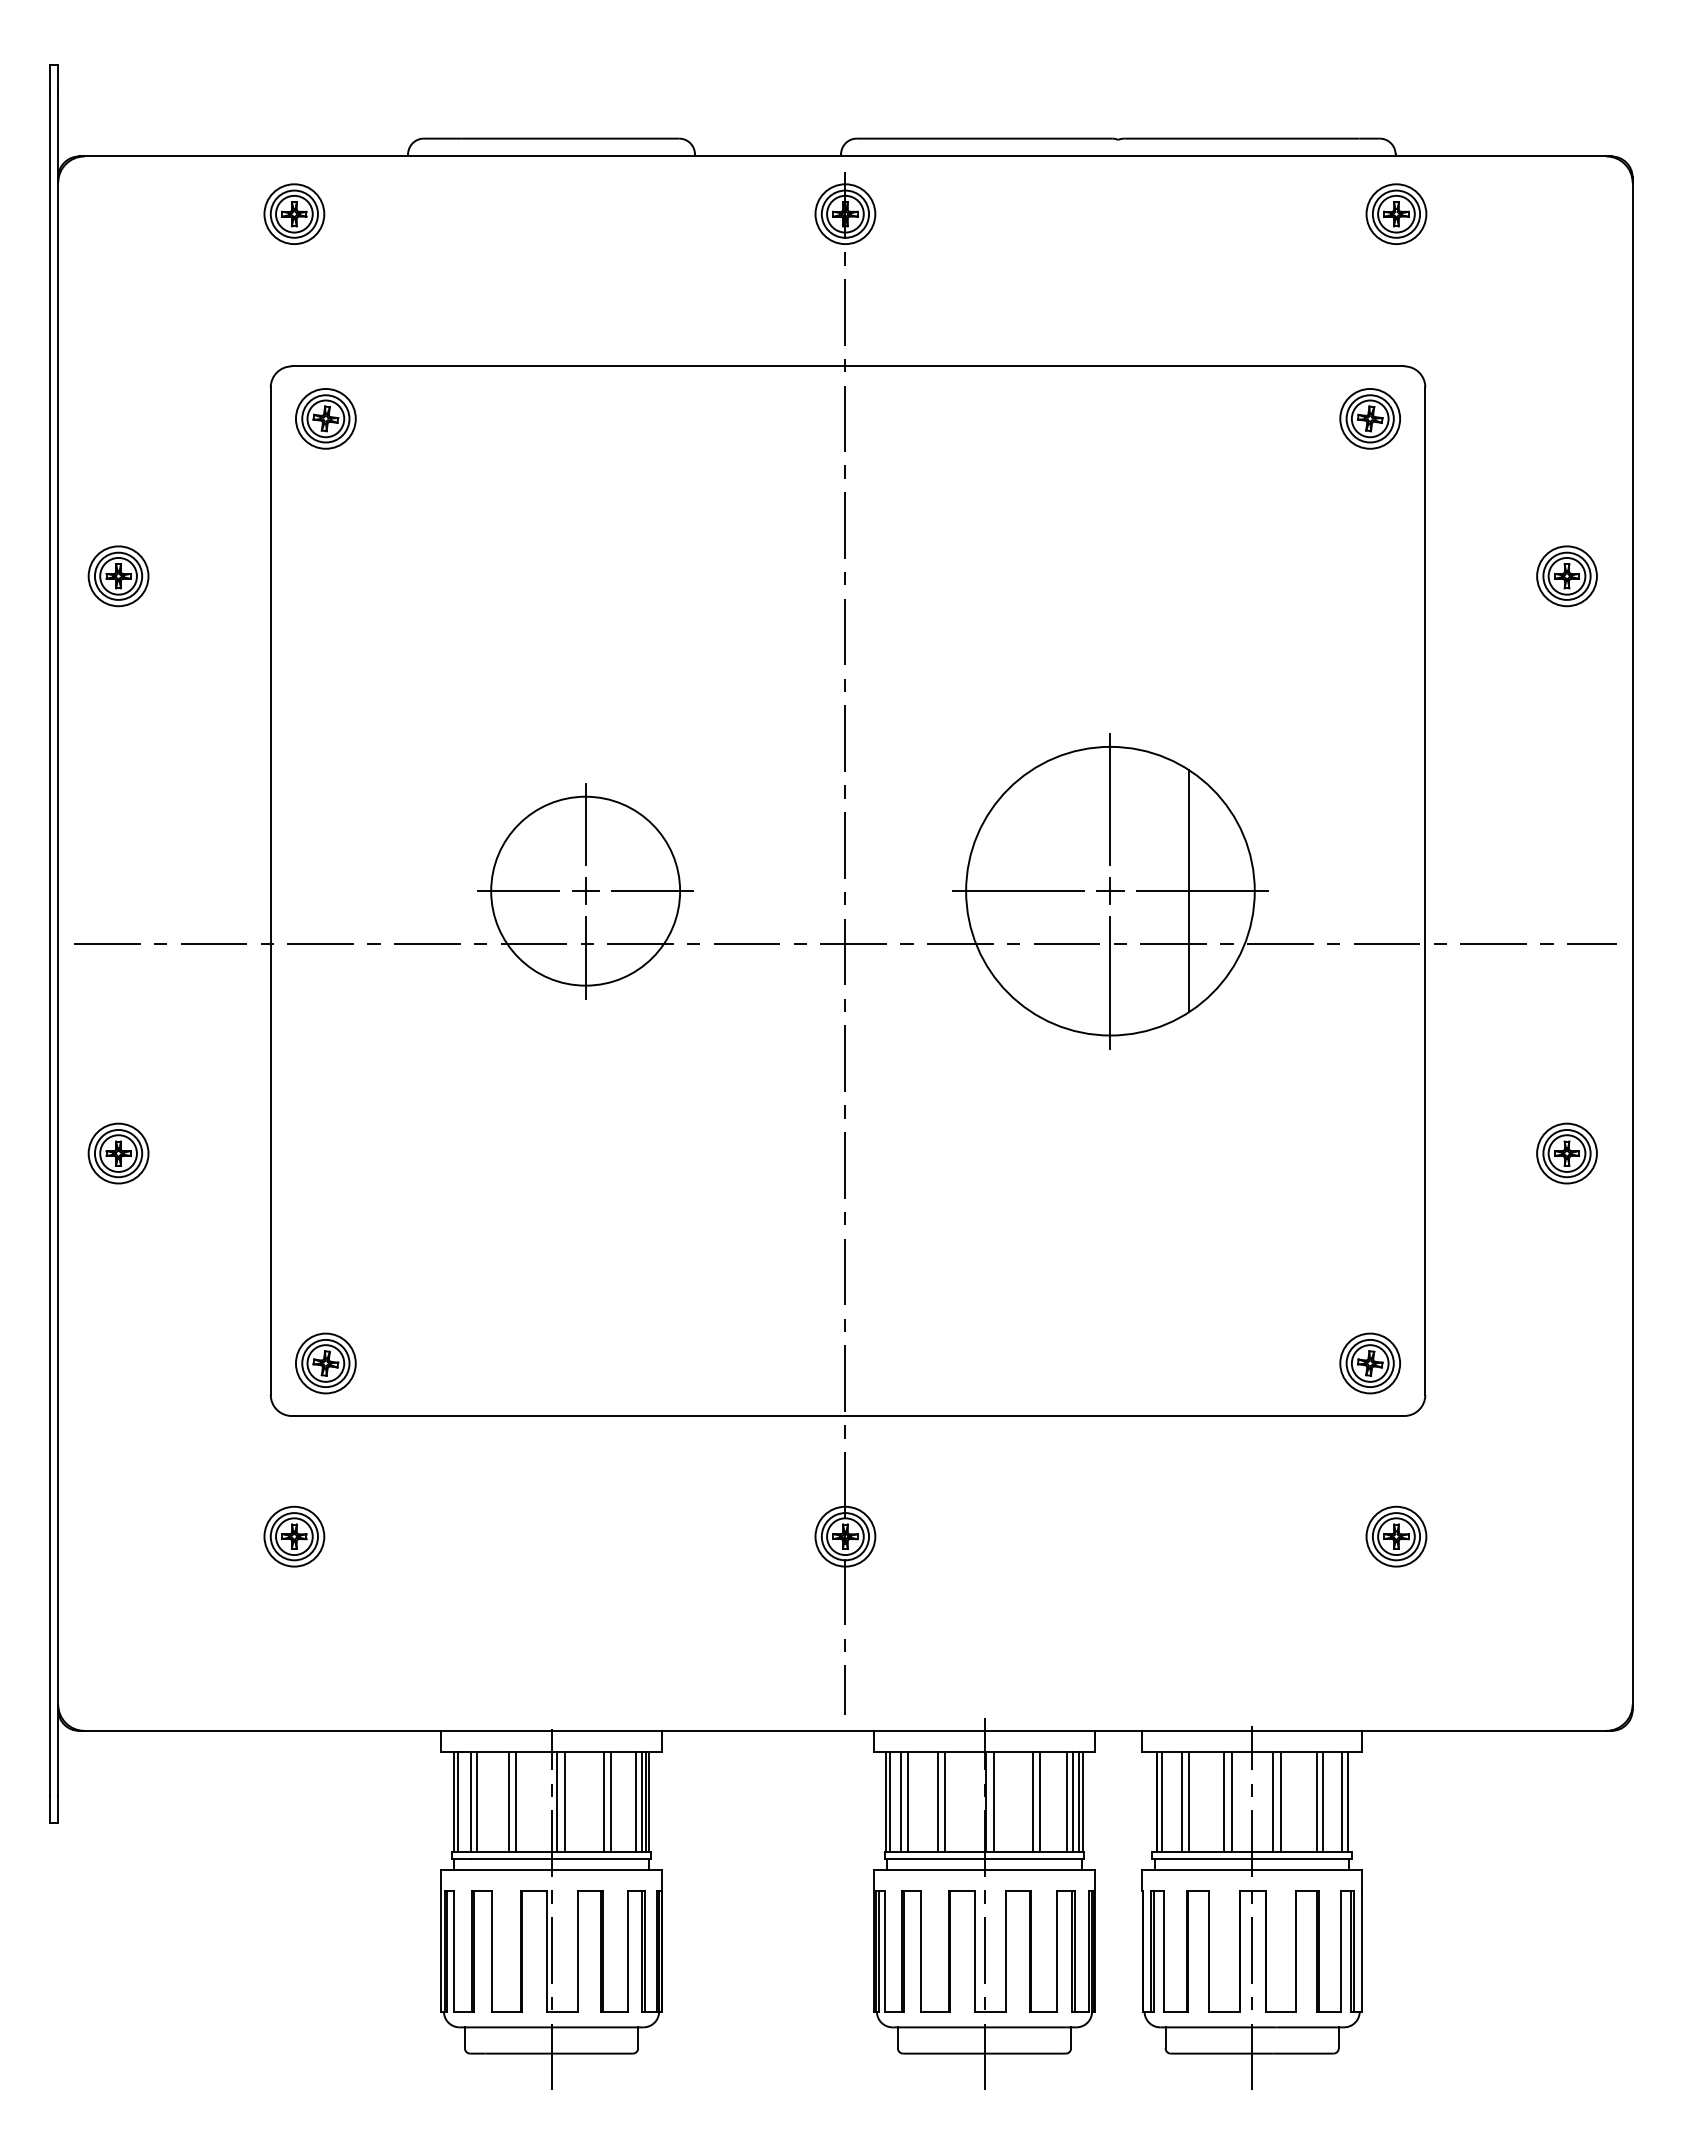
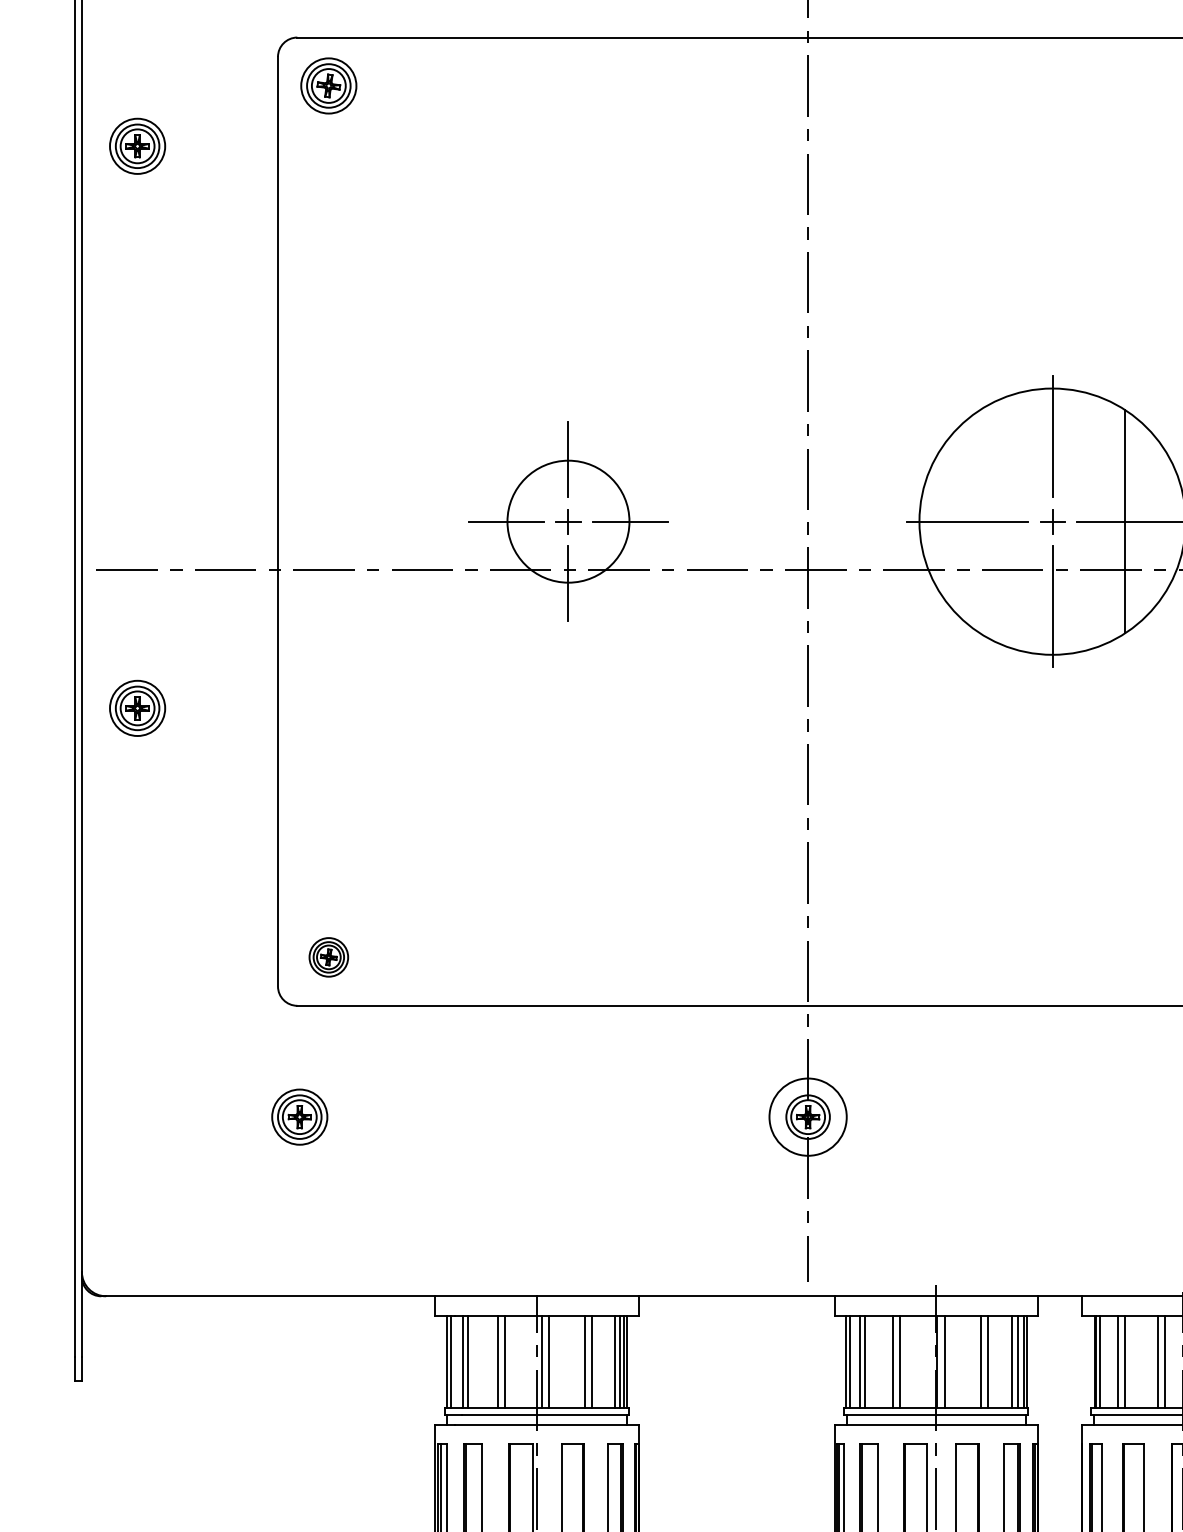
part: (118, 576) -> (137, 146), moved
circle: (585, 890) -> (568, 521), size x0.7
part: (118, 1153) -> (137, 708), moved
part: (325, 1363) -> (328, 957), size x0.7
circle: (845, 1536) -> (808, 1116), size x1.4

